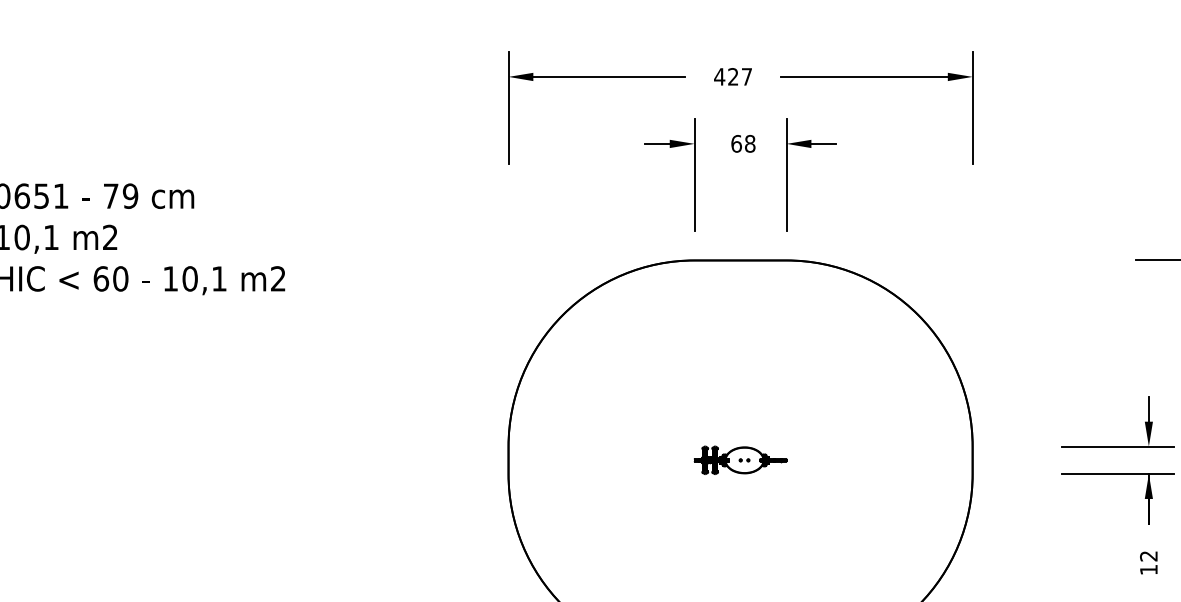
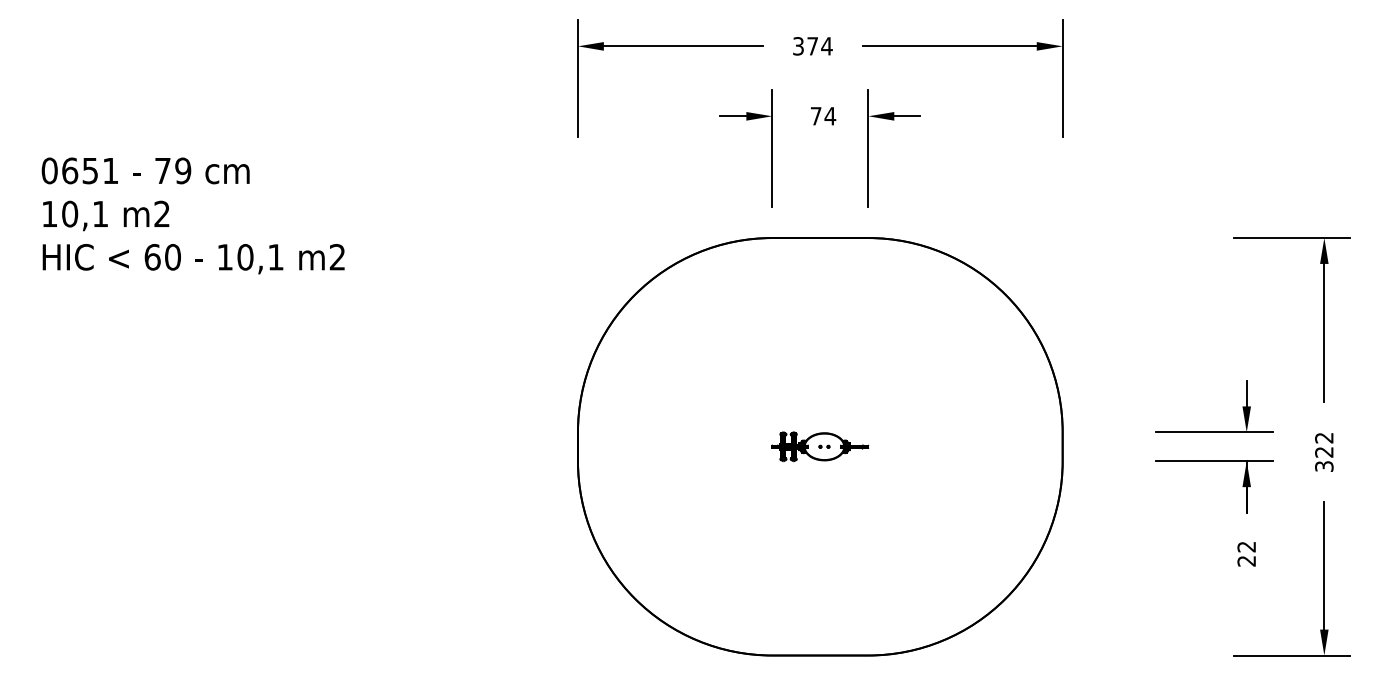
text: (733, 77) -> (812, 46), 427 -> 374
text: (743, 143) -> (823, 115), 68 -> 74
text: (1148, 570) -> (1246, 561), 12 -> 22

